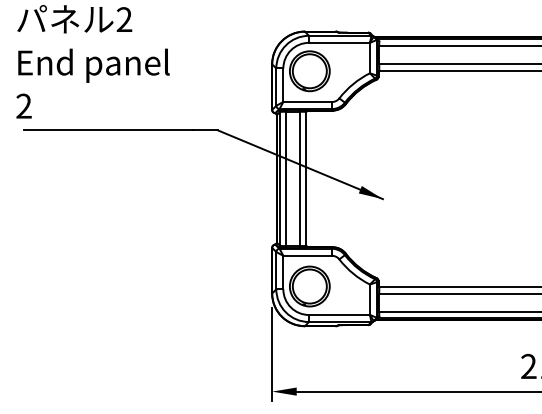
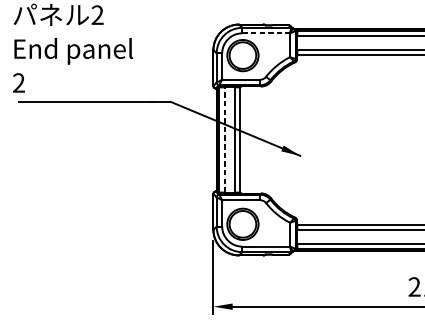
line: (339, 42) -> (266, 33), solid -> dashed
line: (286, 178) -> (224, 139), solid -> dashed

